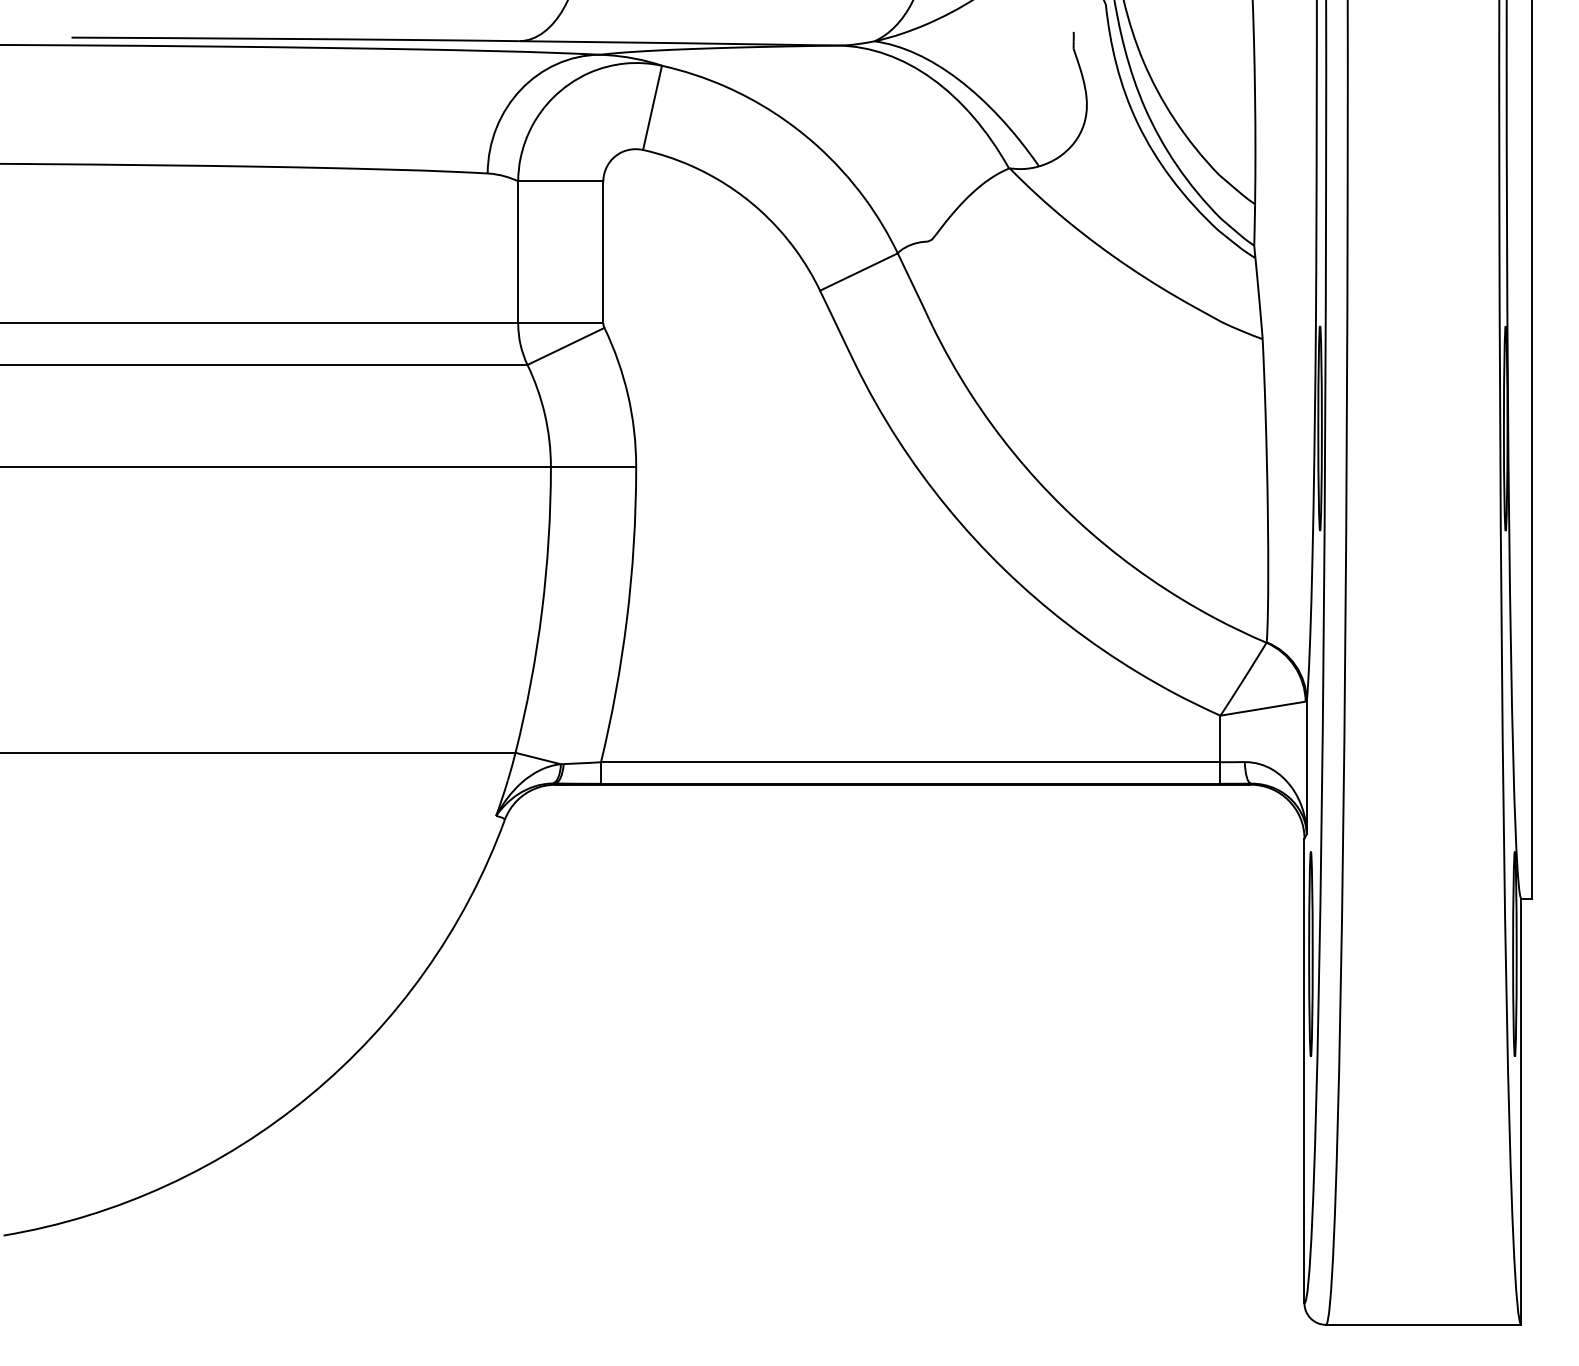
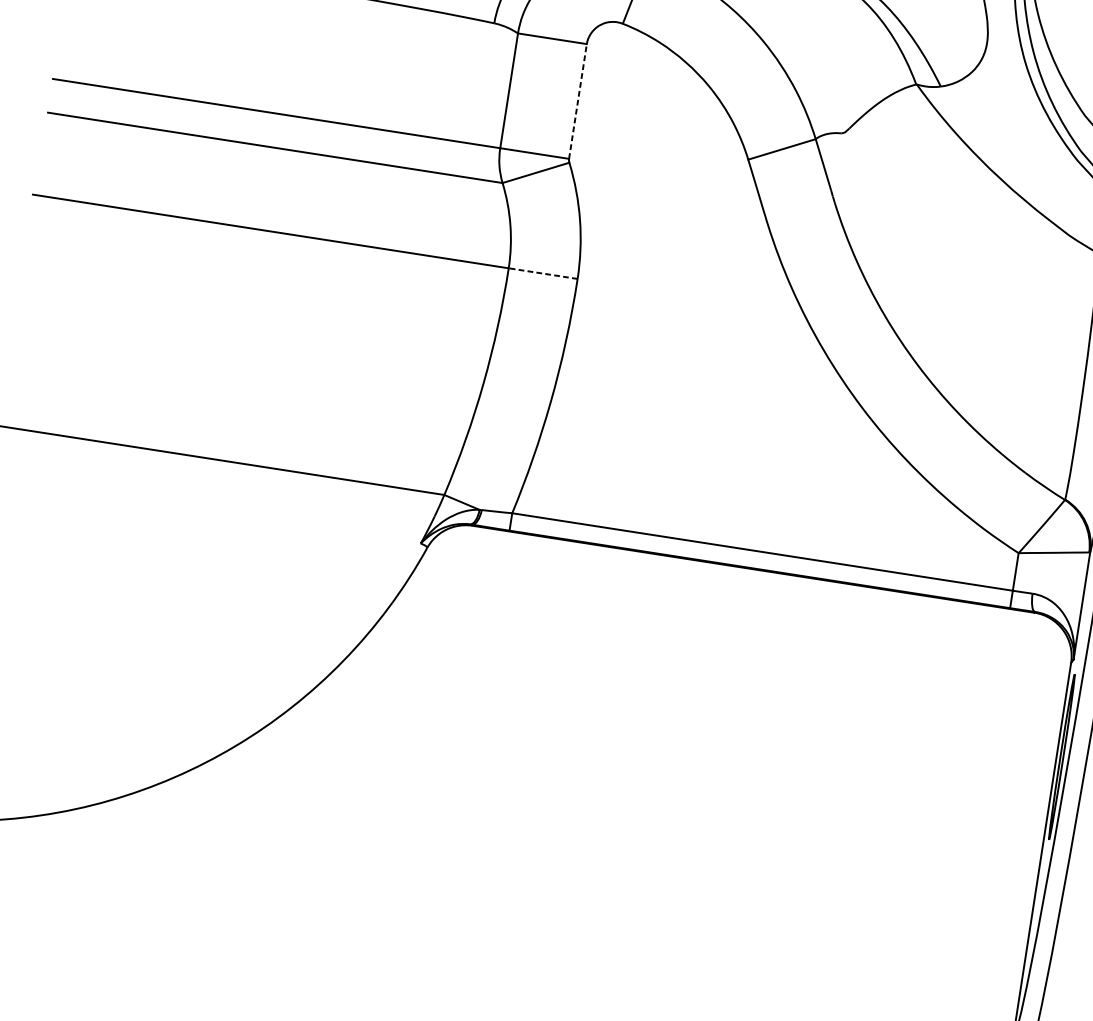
line: (603, 251) -> (578, 100), solid -> dashed
line: (593, 466) -> (543, 273), solid -> dashed

